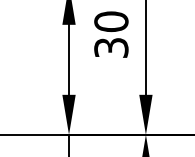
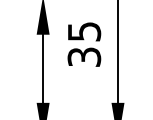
text: (111, 21) -> (84, 31), 30 -> 35

